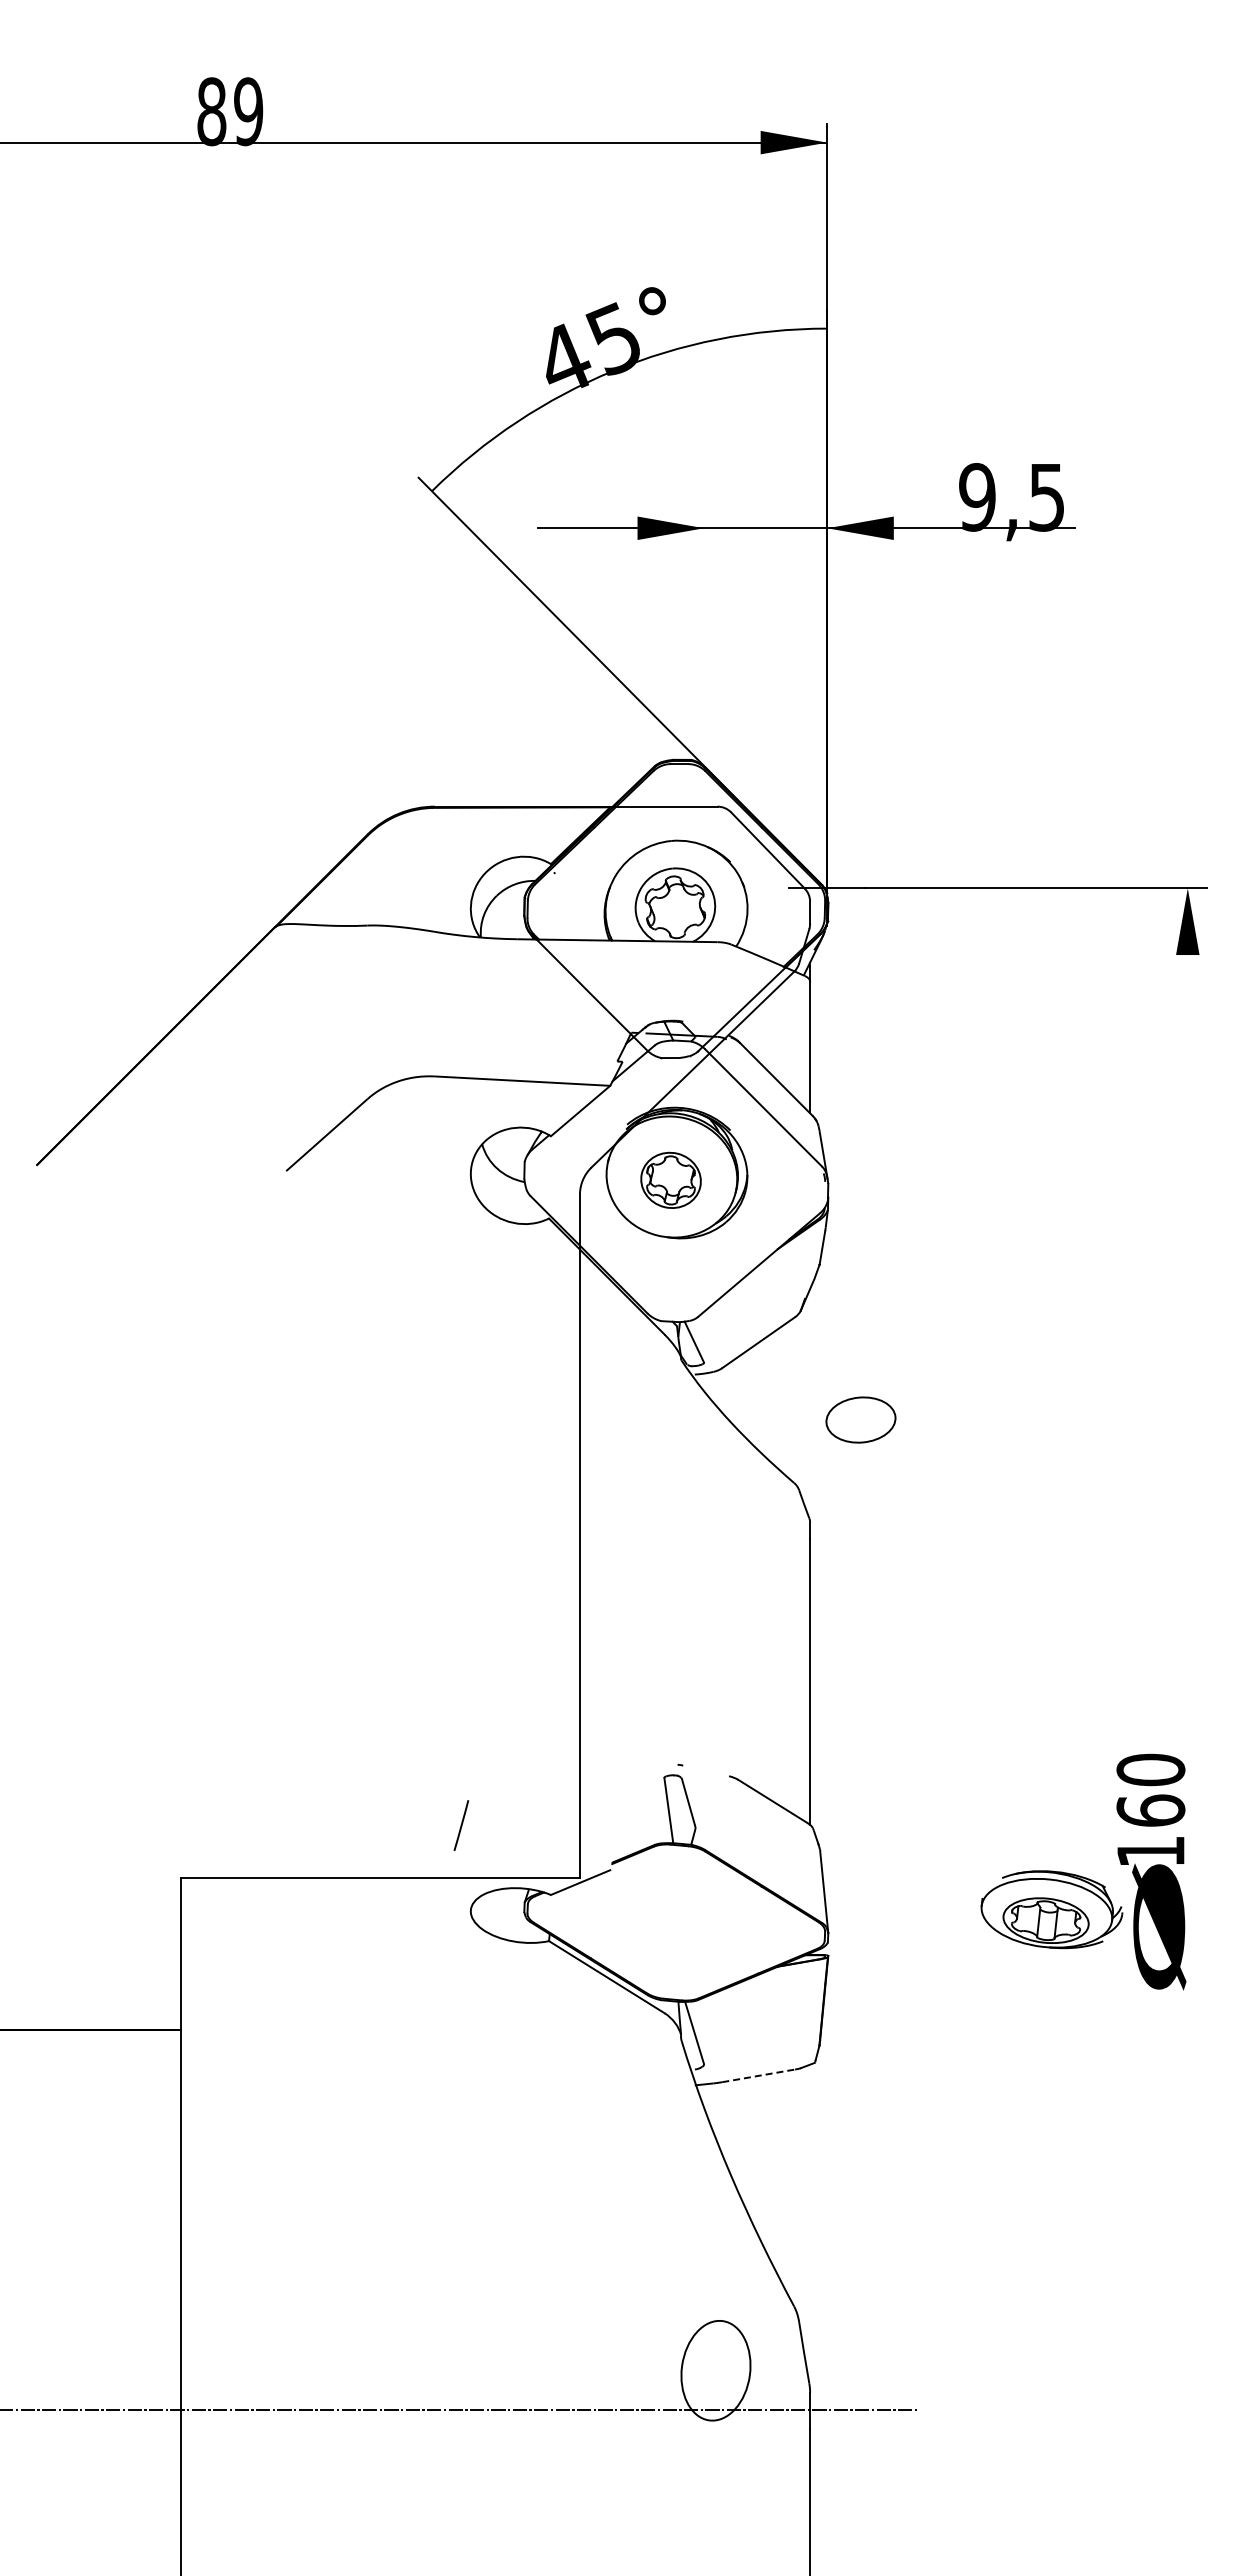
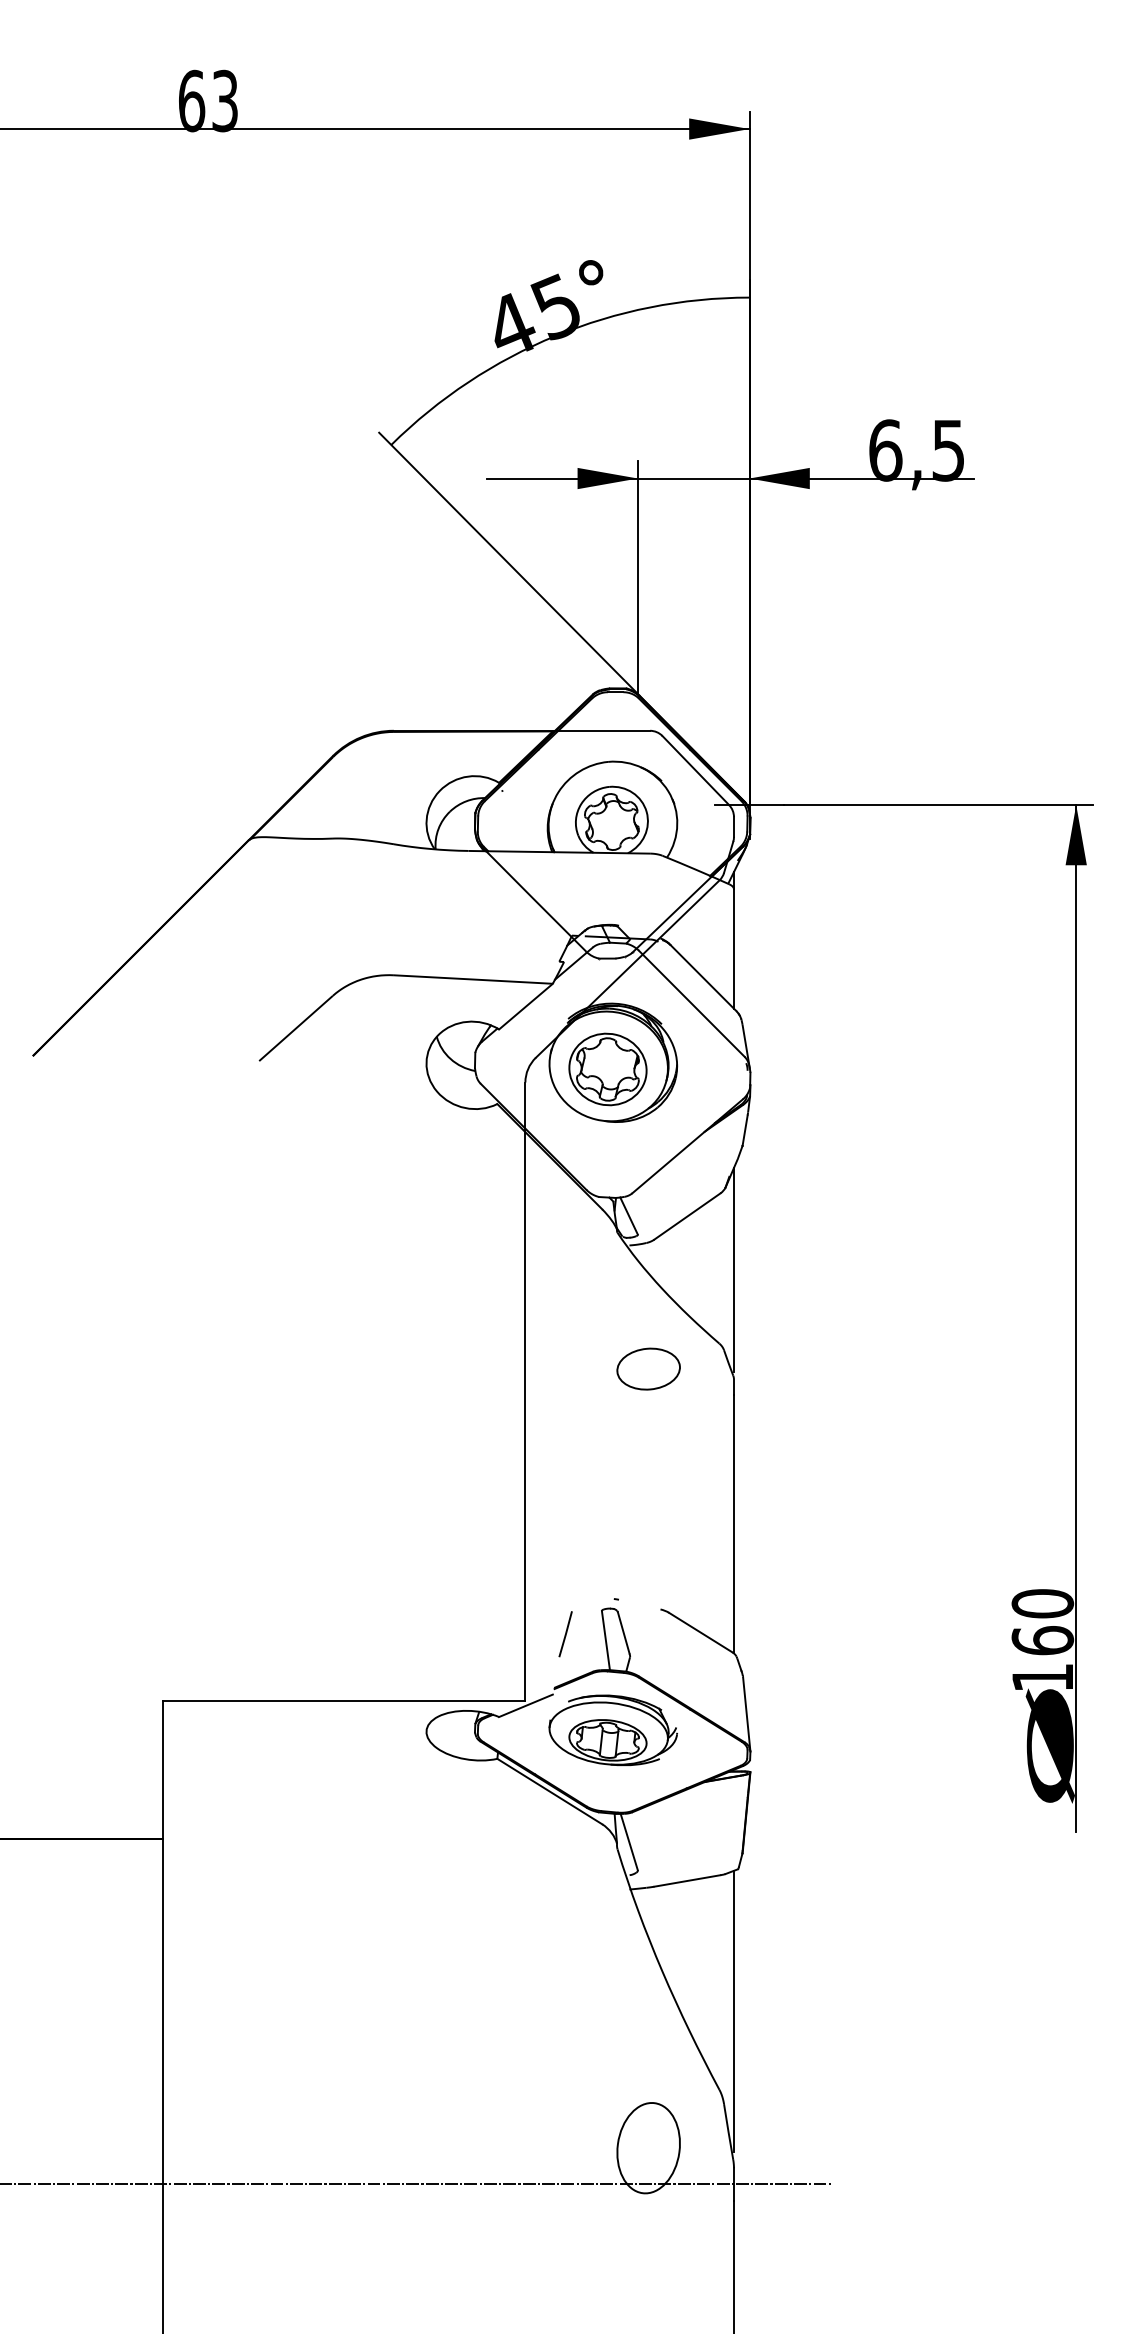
text: (230, 111) -> (208, 100), 89 -> 63
text: (977, 496) -> (885, 449), 9,5 -> 6,5
line: (704, 636) -> (638, 576), added
part: (670, 1180) -> (607, 1069), size x1.43
line: (810, 1401) -> (734, 1269), added
part: (860, 1419) -> (648, 1368), moved
line: (1187, 1455) -> (1075, 1318), added
line: (461, 1825) -> (565, 1634), moved
part: (1051, 1909) -> (612, 1730), moved
line: (758, 2075) -> (687, 1880), dashed -> solid
line: (810, 2219) -> (734, 2011), added

